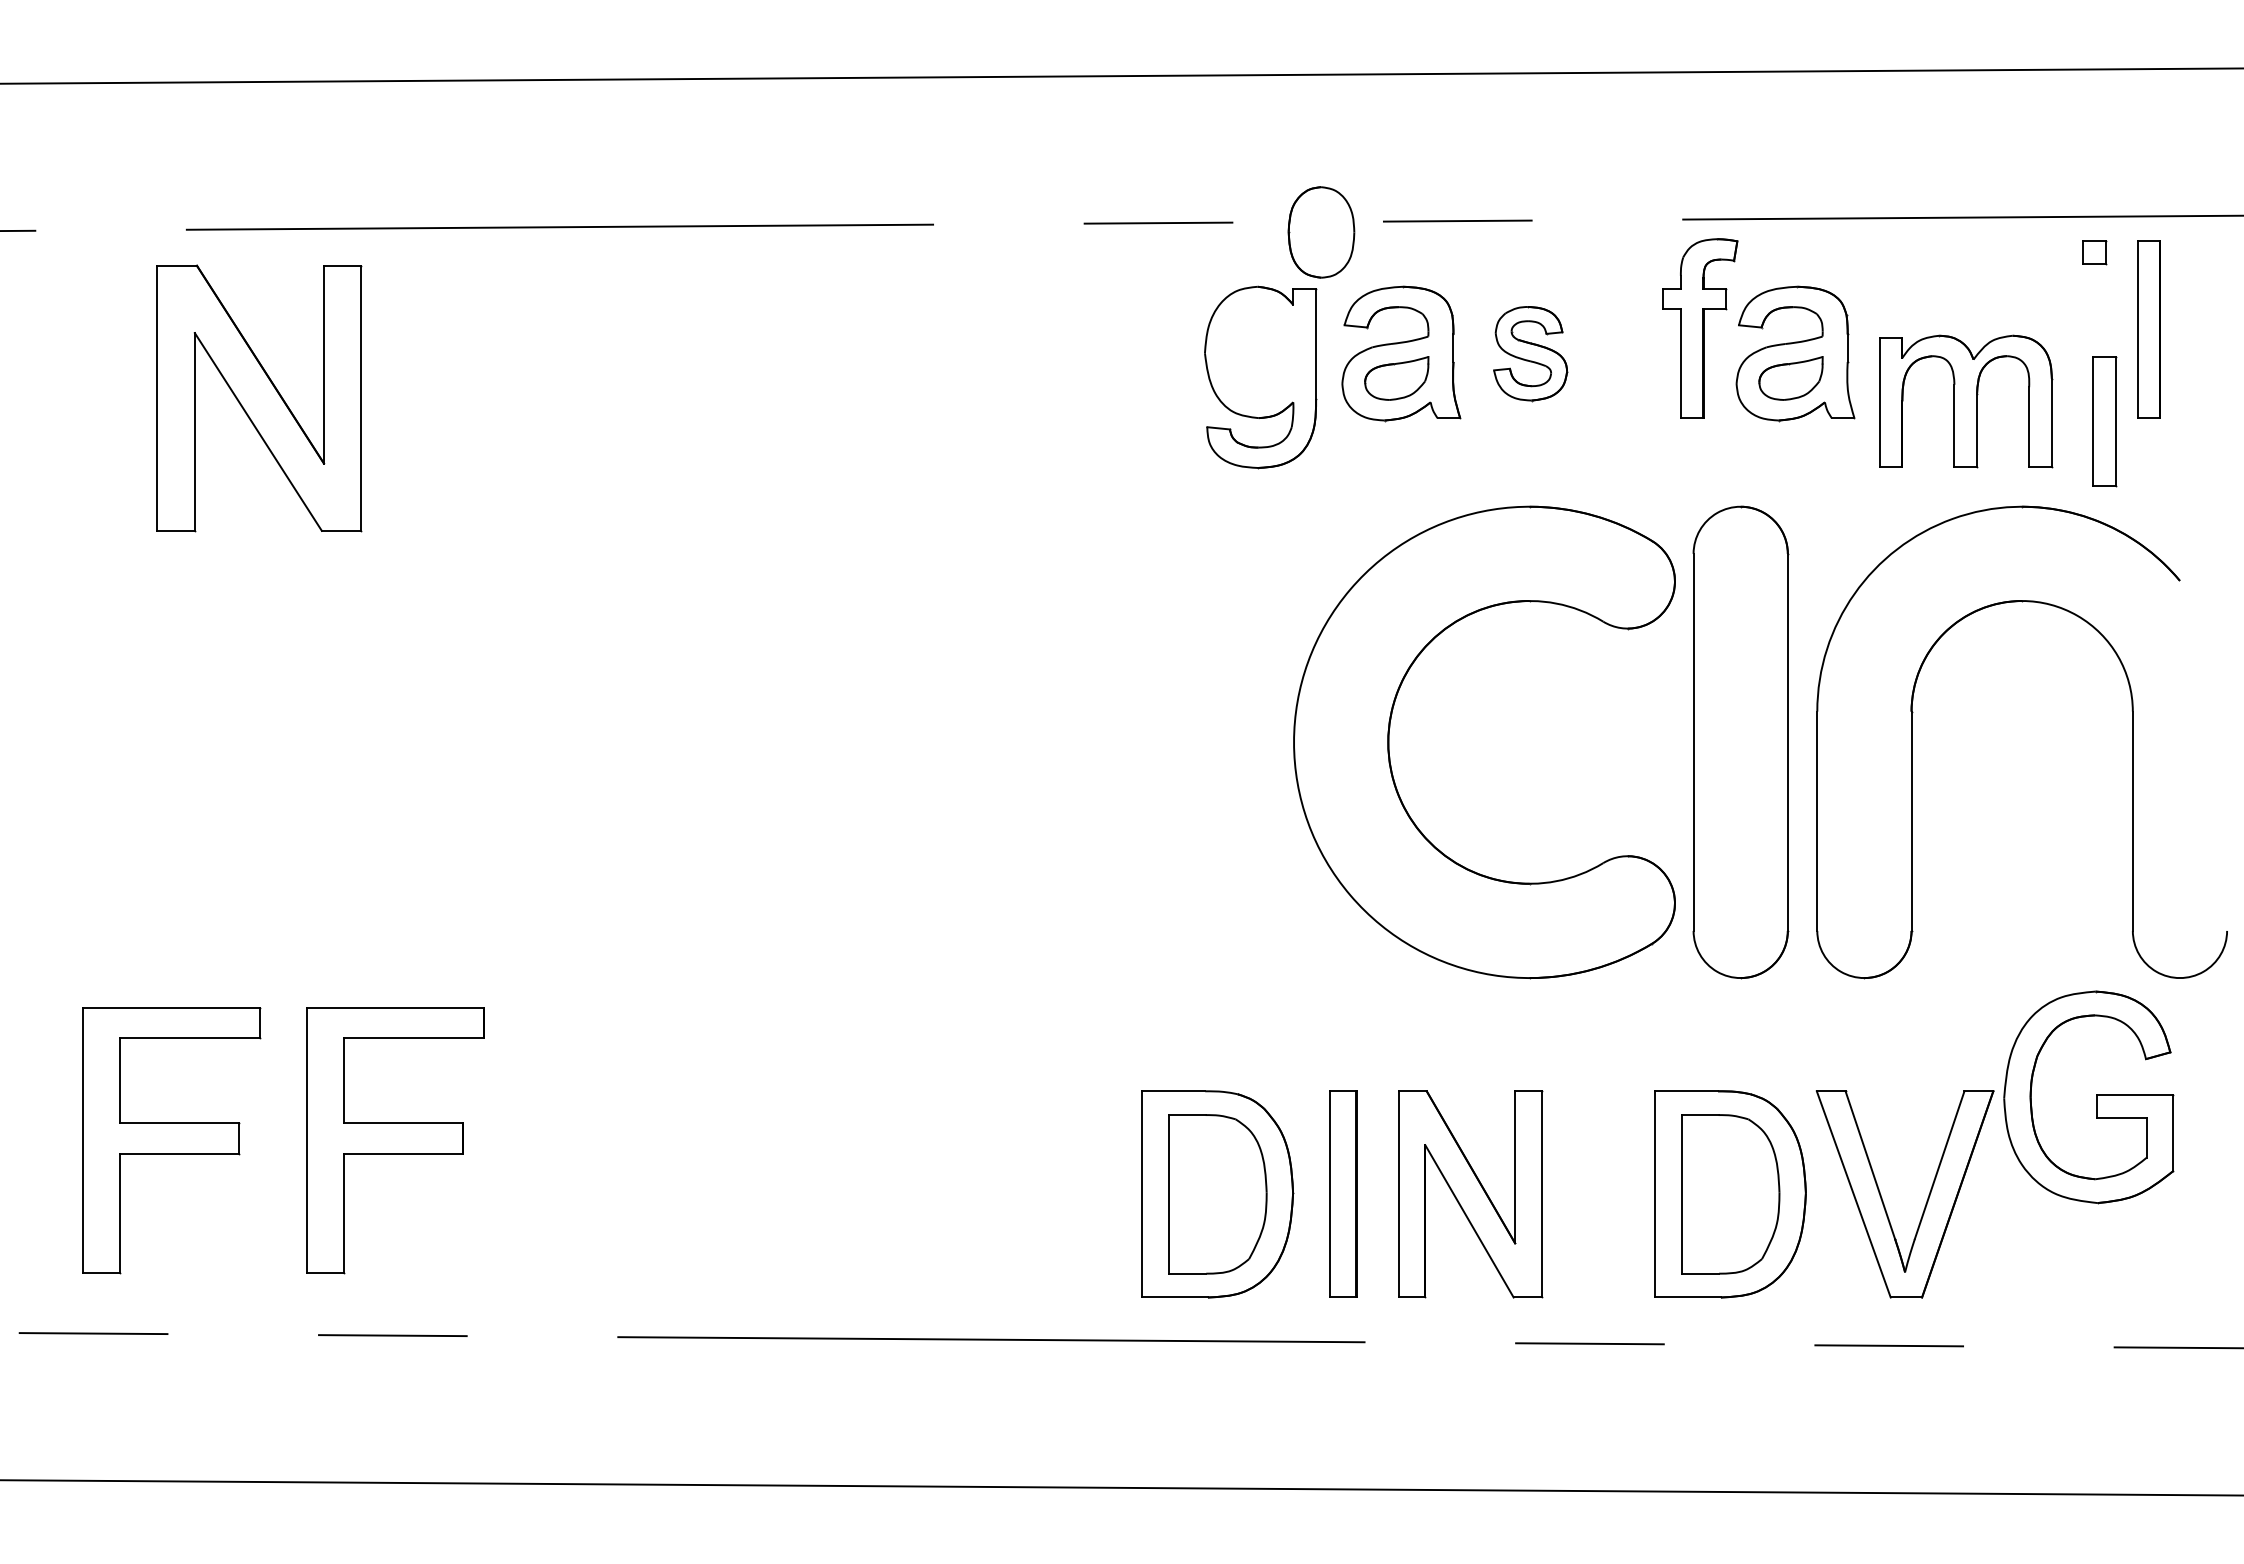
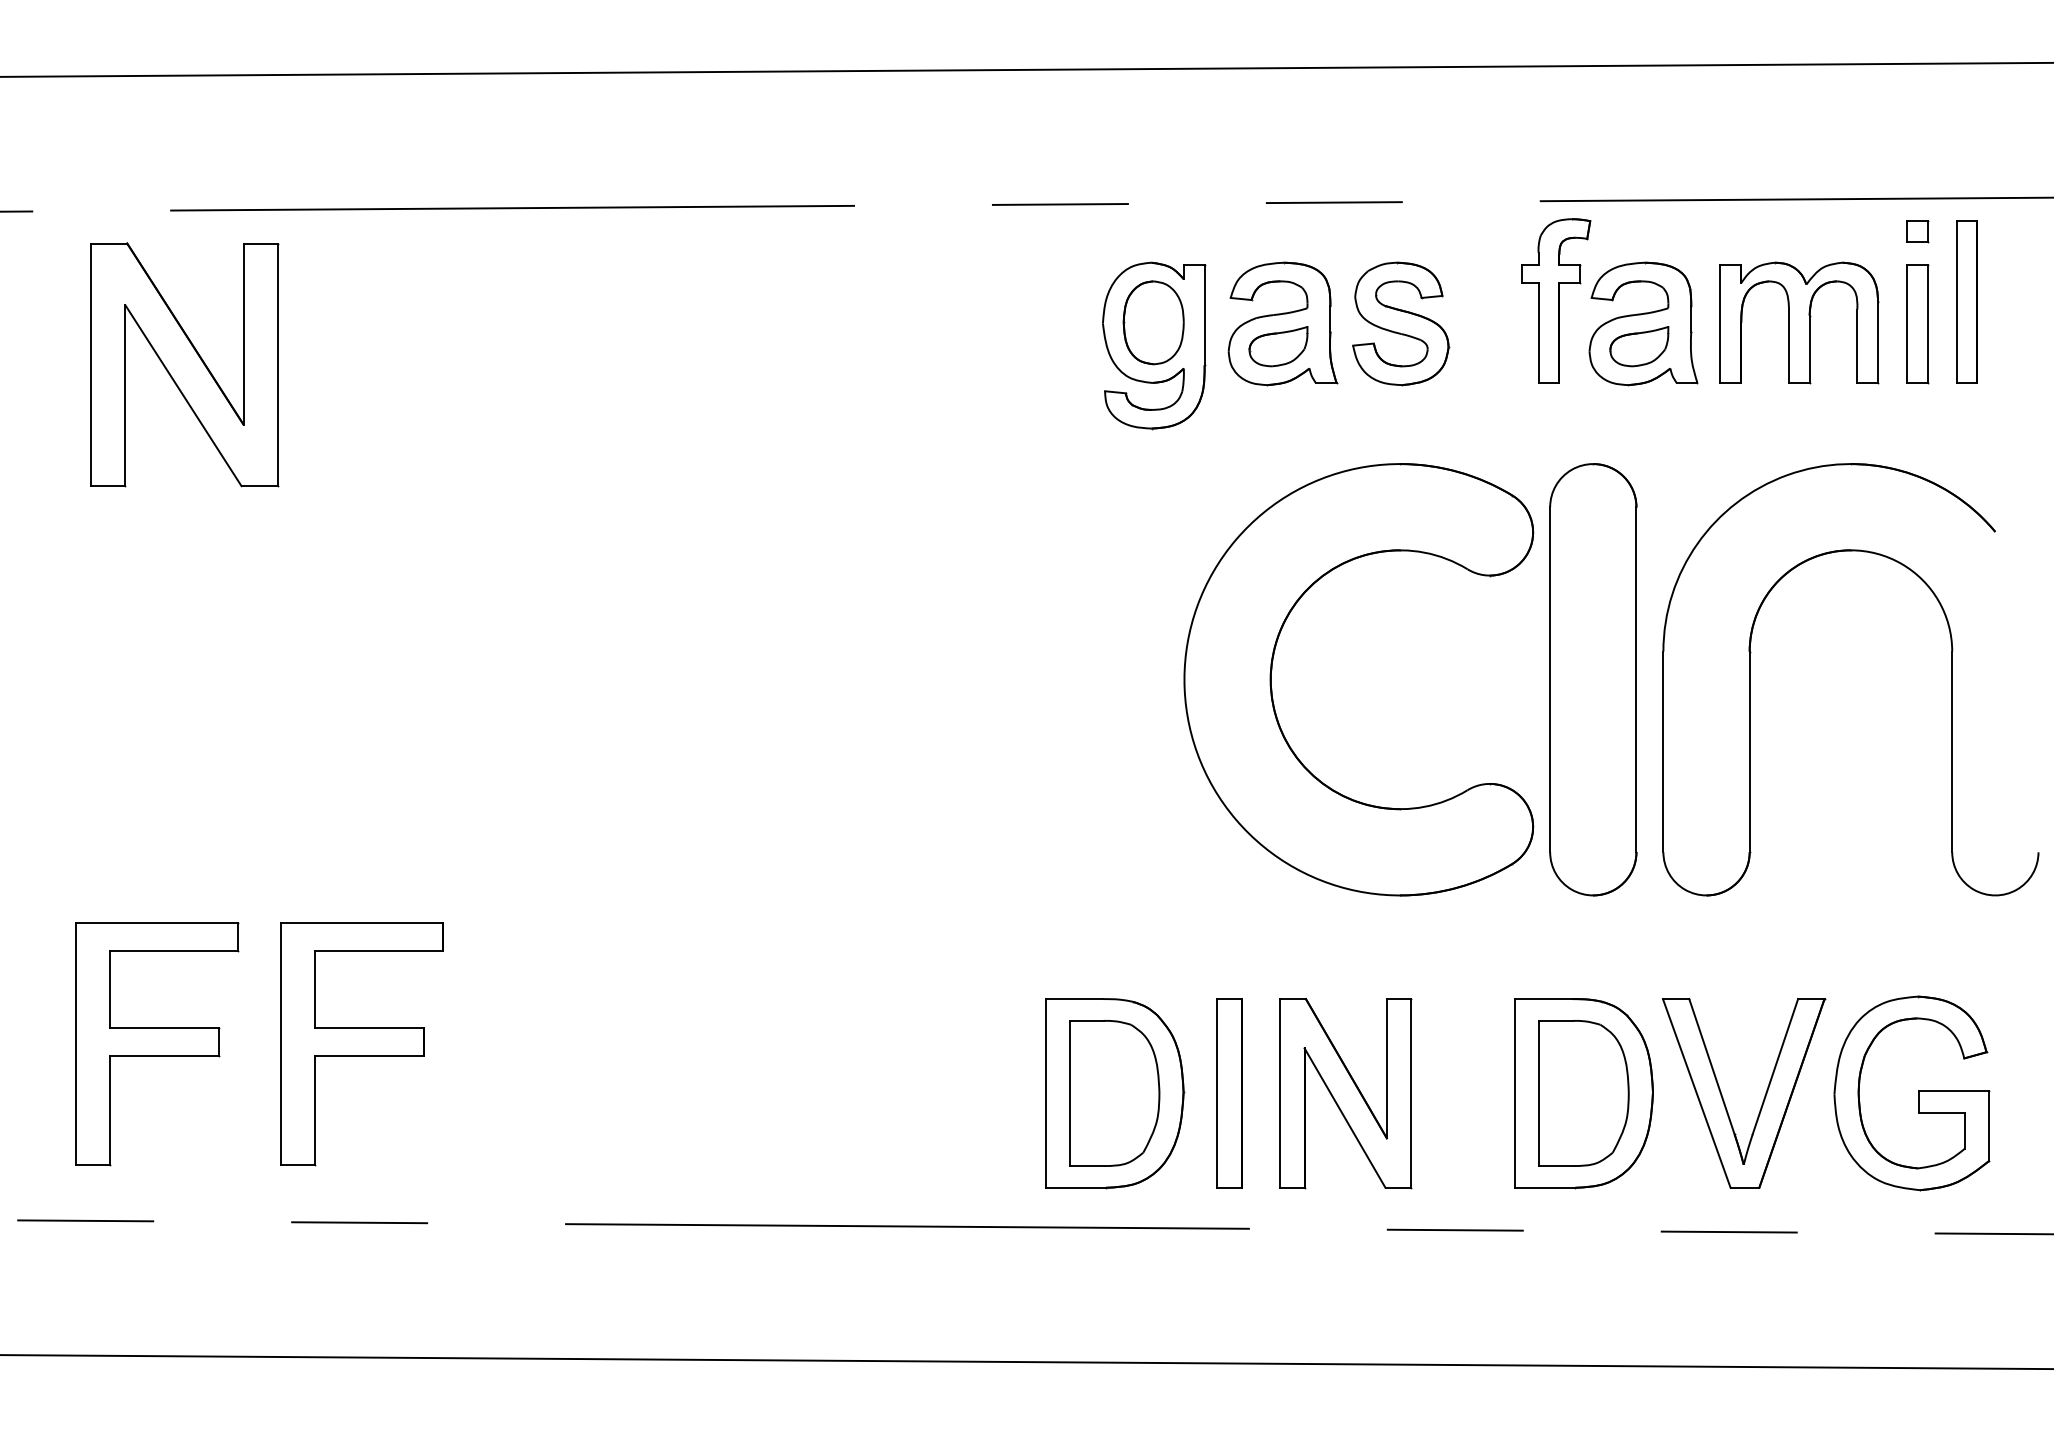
part: (1321, 232) -> (1153, 322), moved
part: (1530, 353) -> (1400, 323), size x1.43
part: (259, 398) -> (184, 364), moved
part: (1966, 401) -> (1799, 322), moved
part: (2104, 421) -> (1917, 323), moved
part: (2096, 1097) -> (1918, 1093), moved

